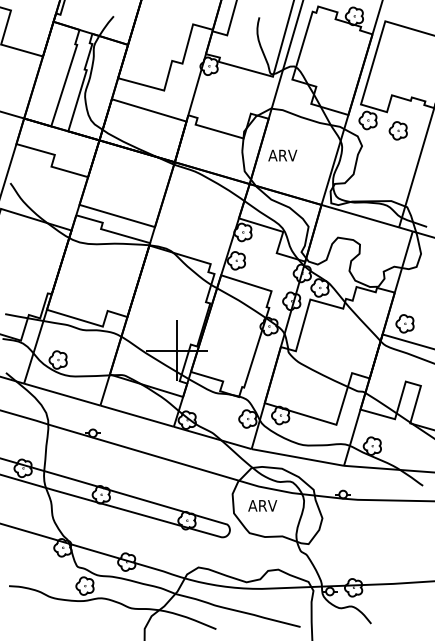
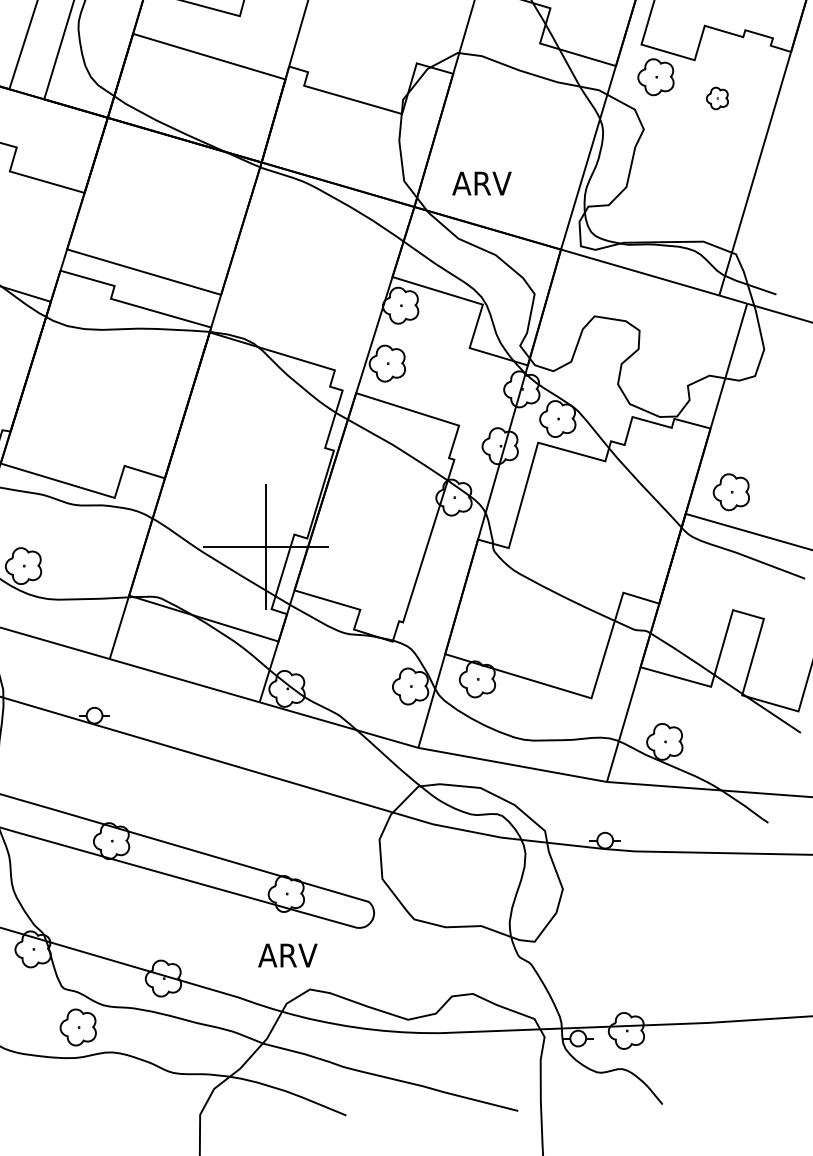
part: (397, 130) -> (716, 97), size x0.6
text: (282, 155) -> (481, 183), moved
text: (262, 505) -> (287, 954), moved

